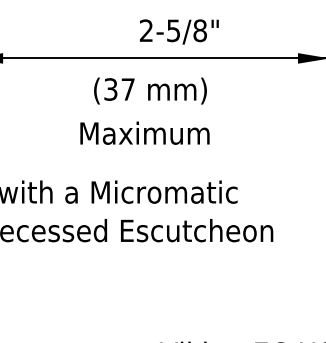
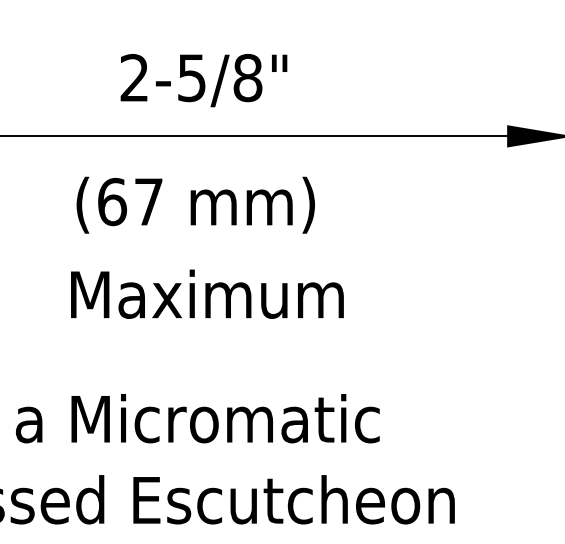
text: (179, 31) -> (204, 79), moved
text: (110, 89) -> (111, 201), (37 -> (67
text: (144, 132) -> (206, 292), moved

